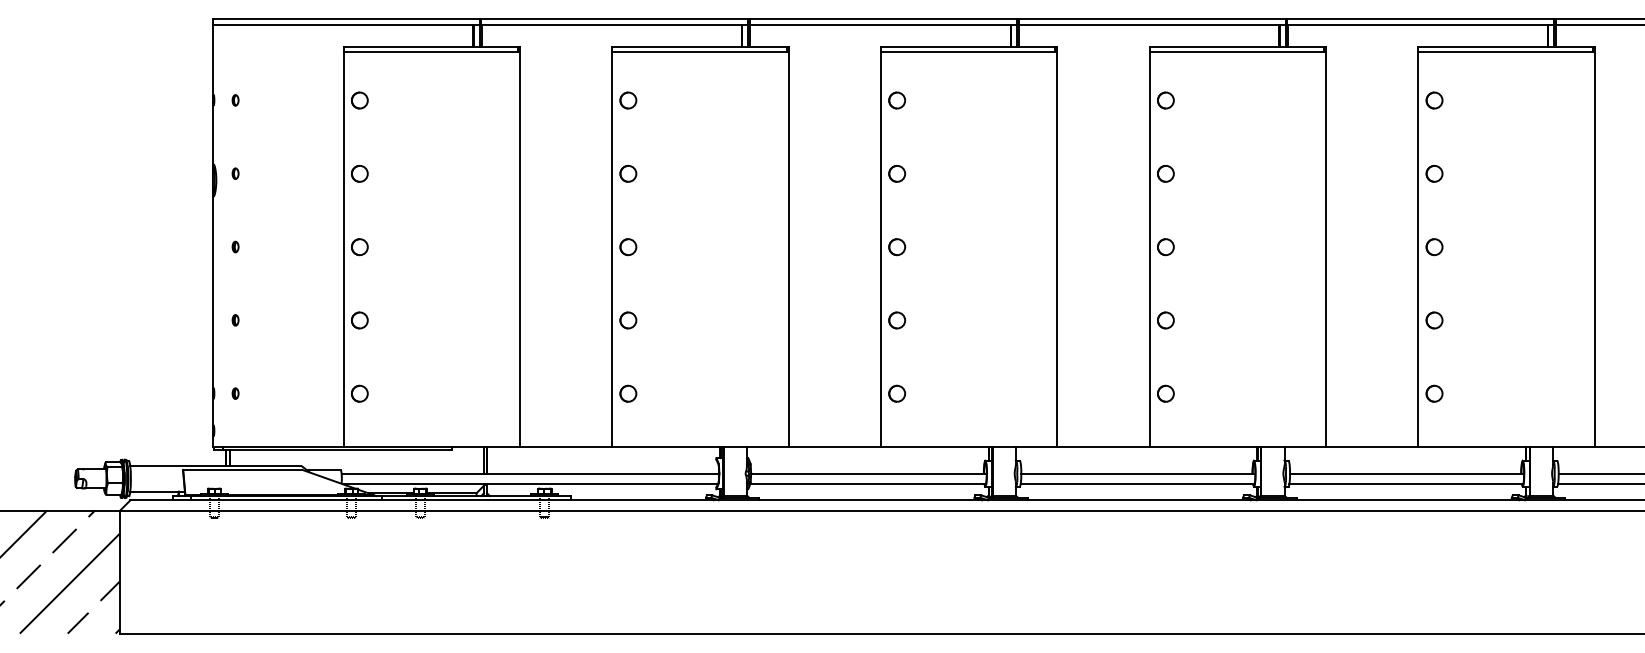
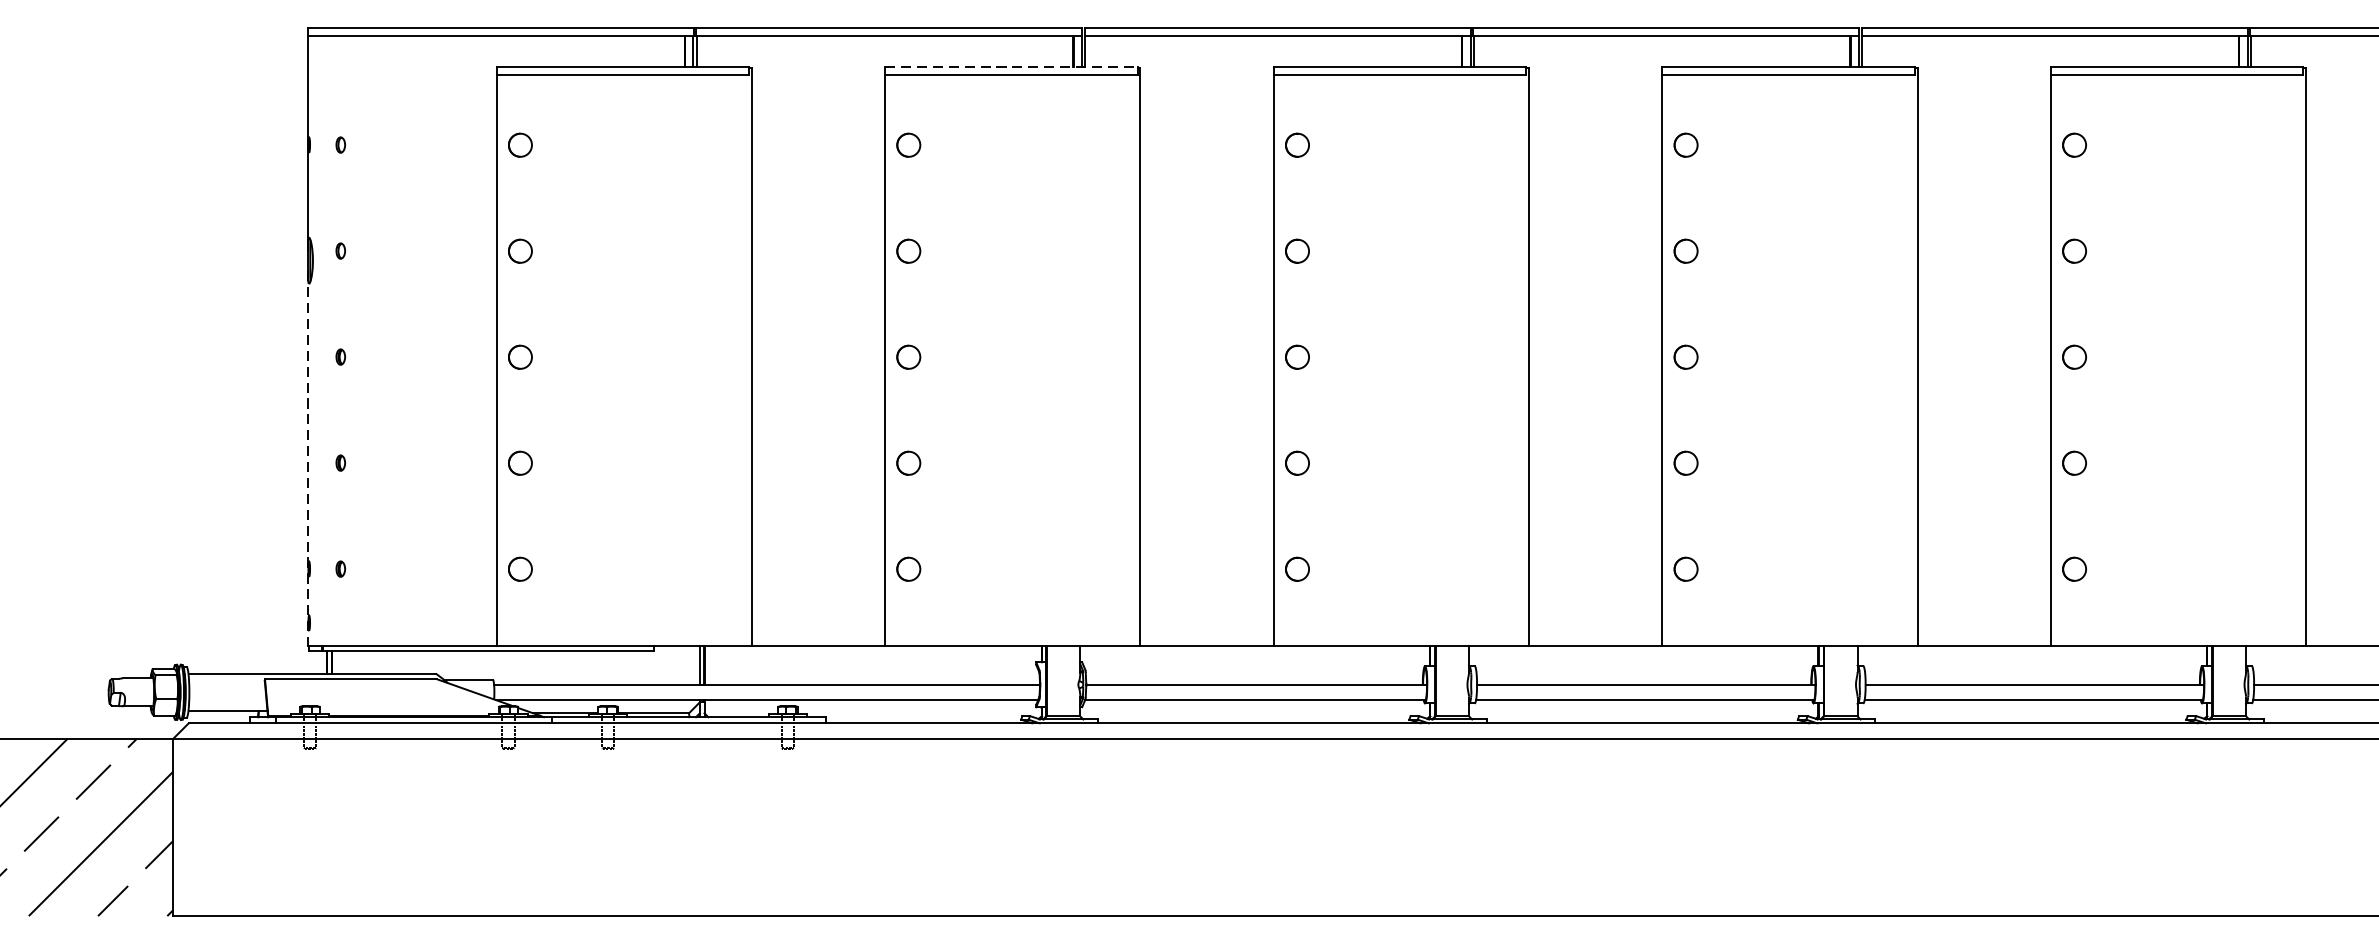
line: (699, 46) -> (1011, 67), solid -> dashed
line: (212, 317) -> (307, 458), solid -> dashed

